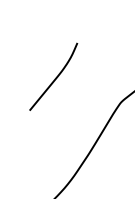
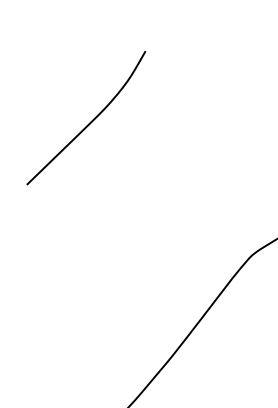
curve: (55, 77) -> (90, 119), moved

